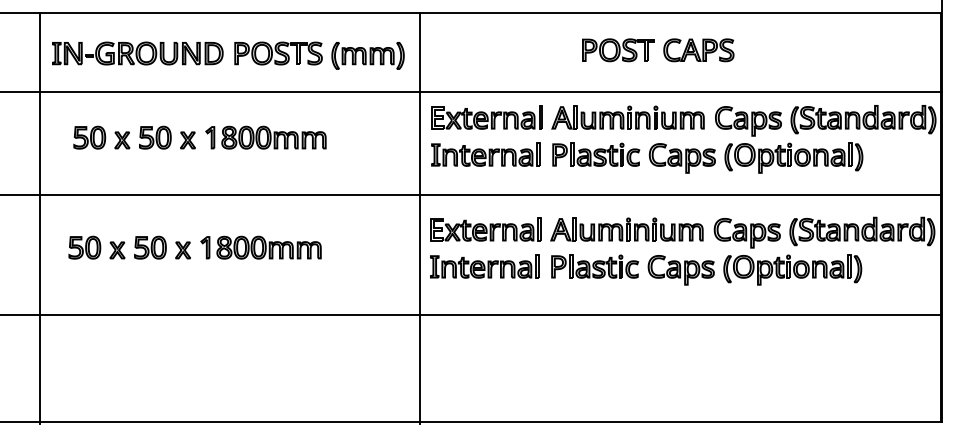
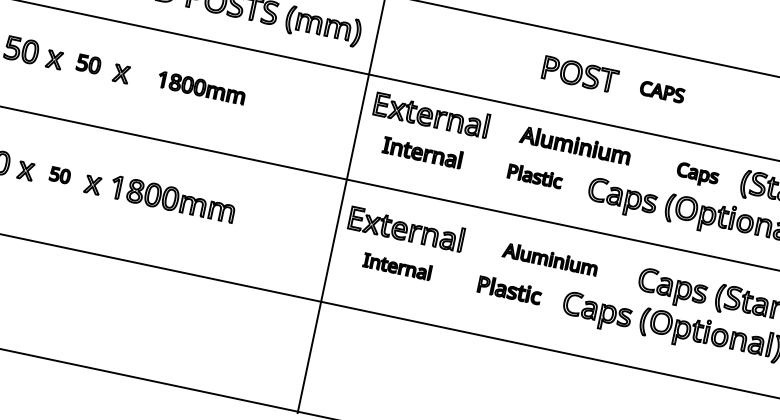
part: (698, 50) -> (661, 92), size x0.6
part: (627, 117) -> (575, 145), size x0.7
part: (748, 121) -> (697, 175), size x0.6
part: (155, 137) -> (89, 64), size x0.7
part: (265, 137) -> (201, 87), size x0.7
part: (485, 154) -> (422, 152), size x0.7
part: (596, 154) -> (535, 176), size x0.6
part: (626, 229) -> (549, 259), size x0.6
part: (150, 247) -> (60, 175), size x0.6
part: (484, 266) -> (397, 266), size x0.6
part: (594, 266) -> (509, 290), size x0.7

